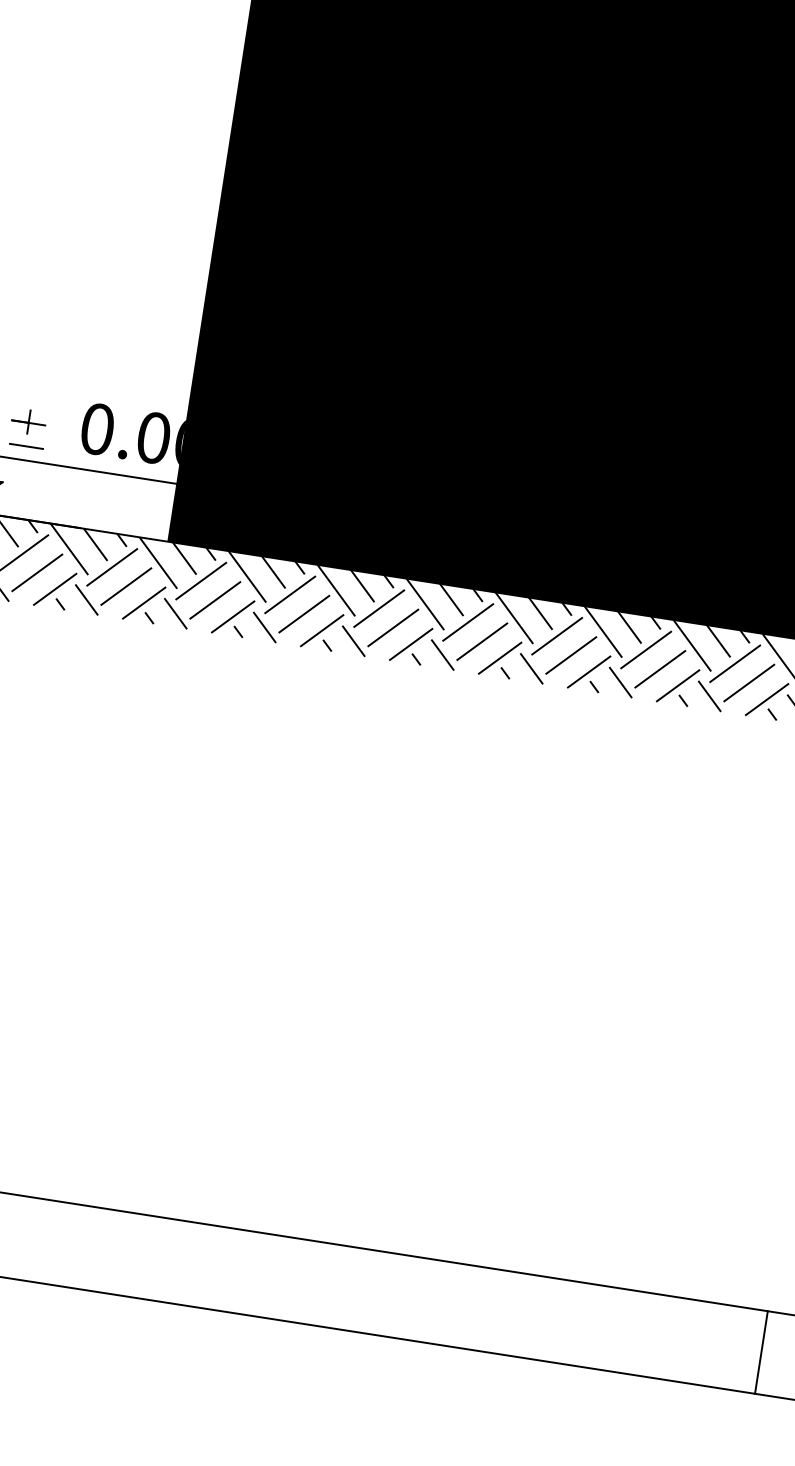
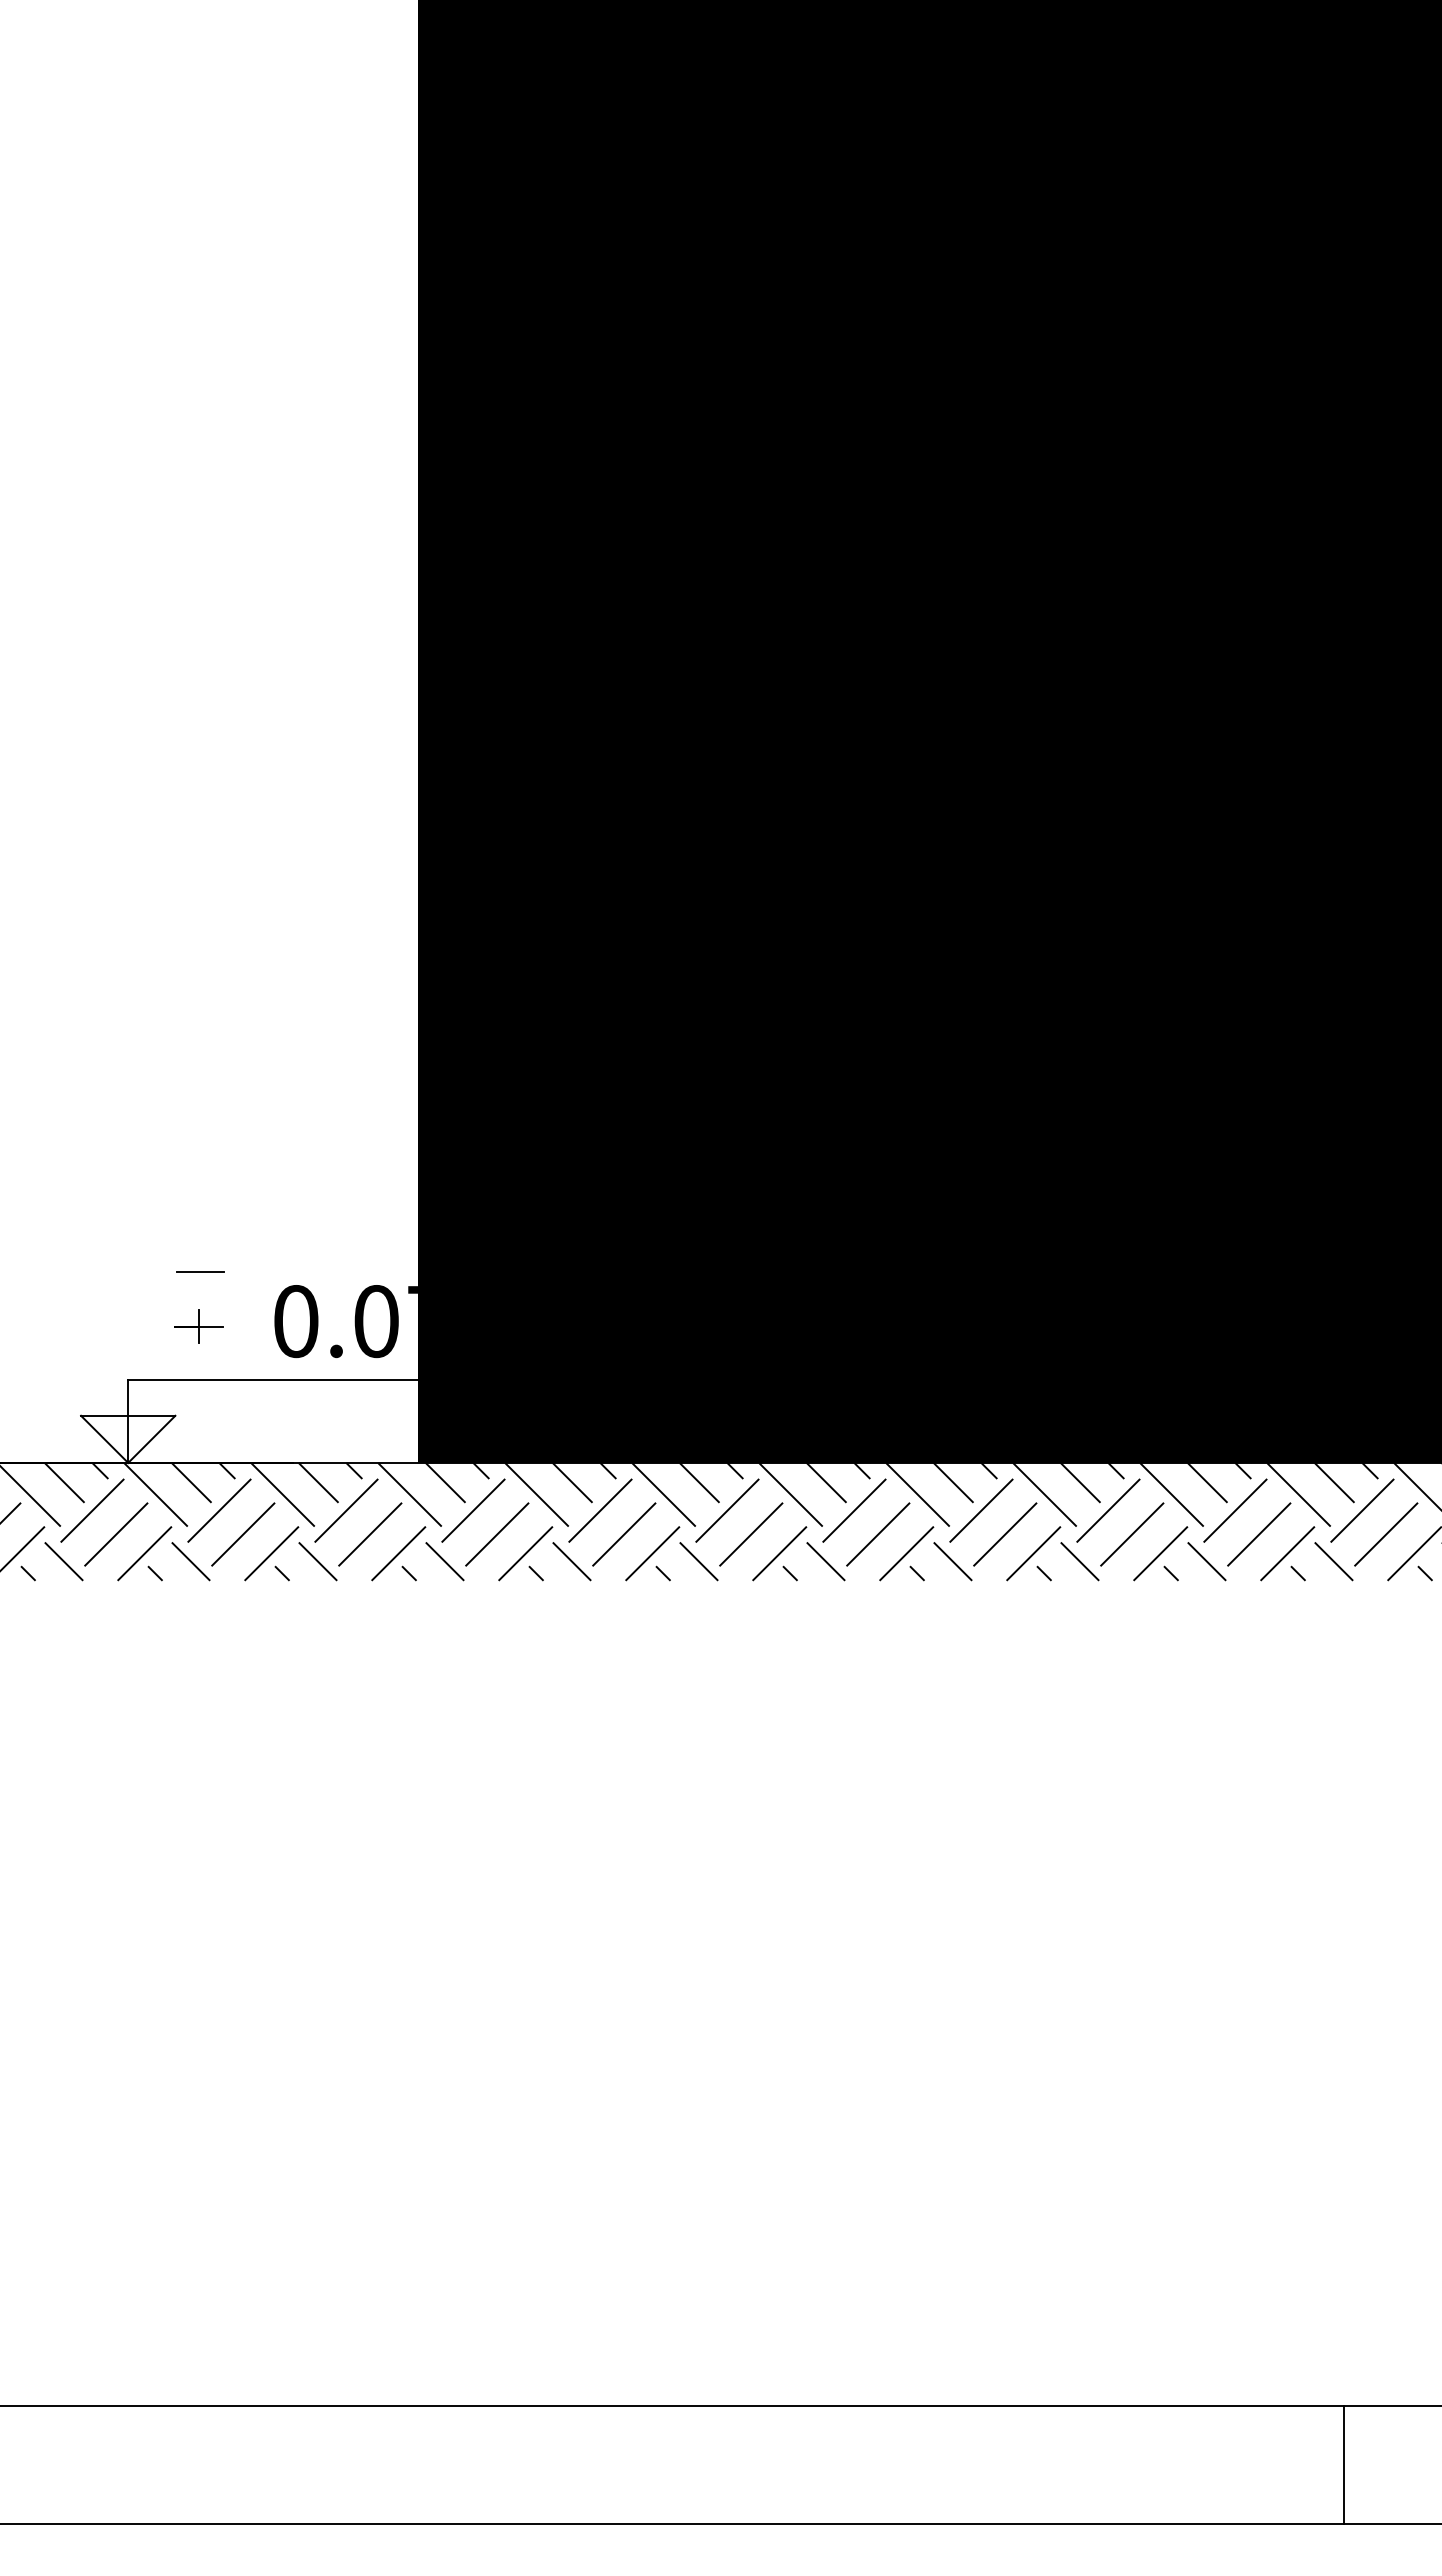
text: (179, 440) -> (412, 1319), 0.00 -> 0.07
line: (26, 446) -> (200, 1271), moved
line: (761, 1352) -> (1343, 2464), moved

